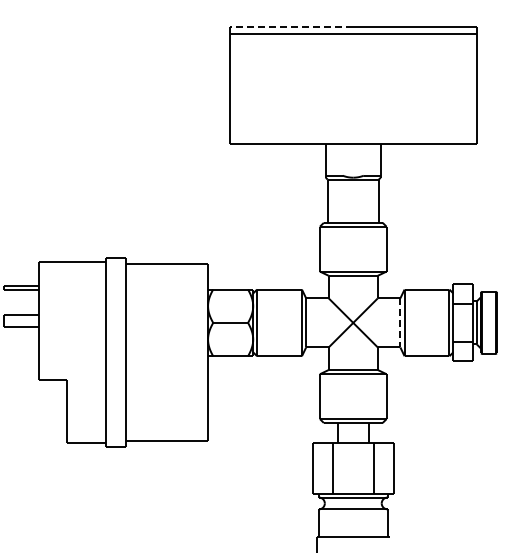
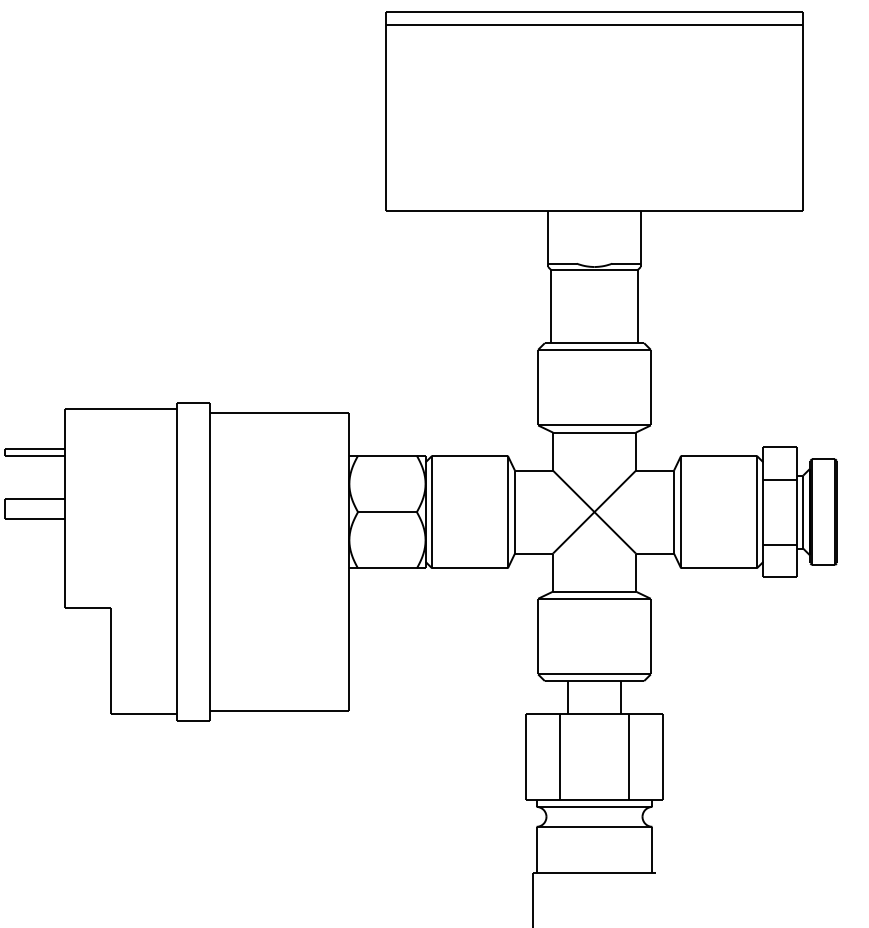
line: (291, 26) -> (490, 11), dashed -> solid
line: (400, 322) -> (674, 511), dashed -> solid

